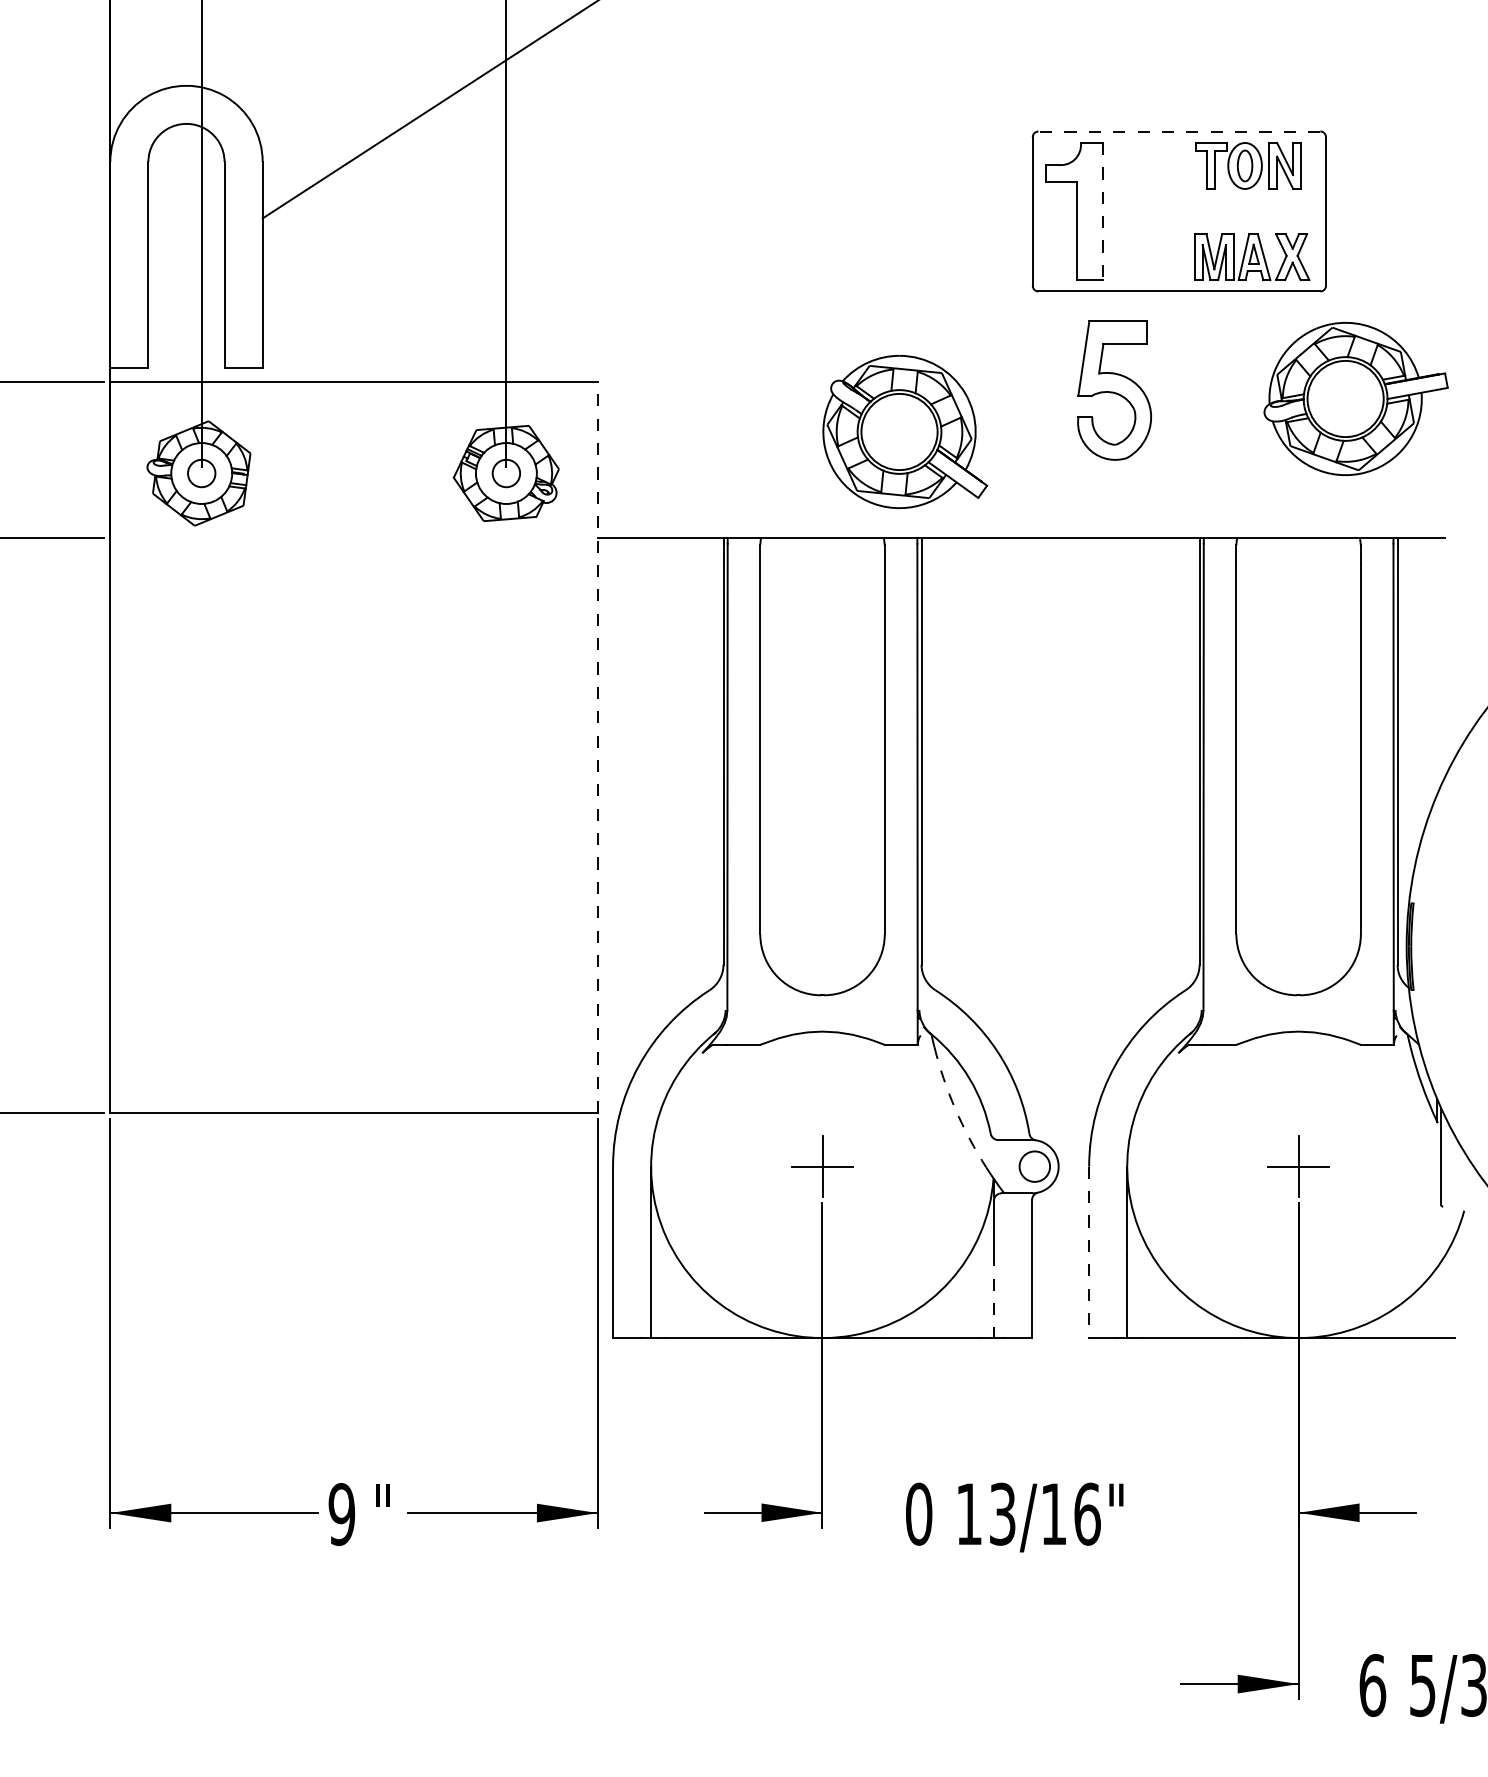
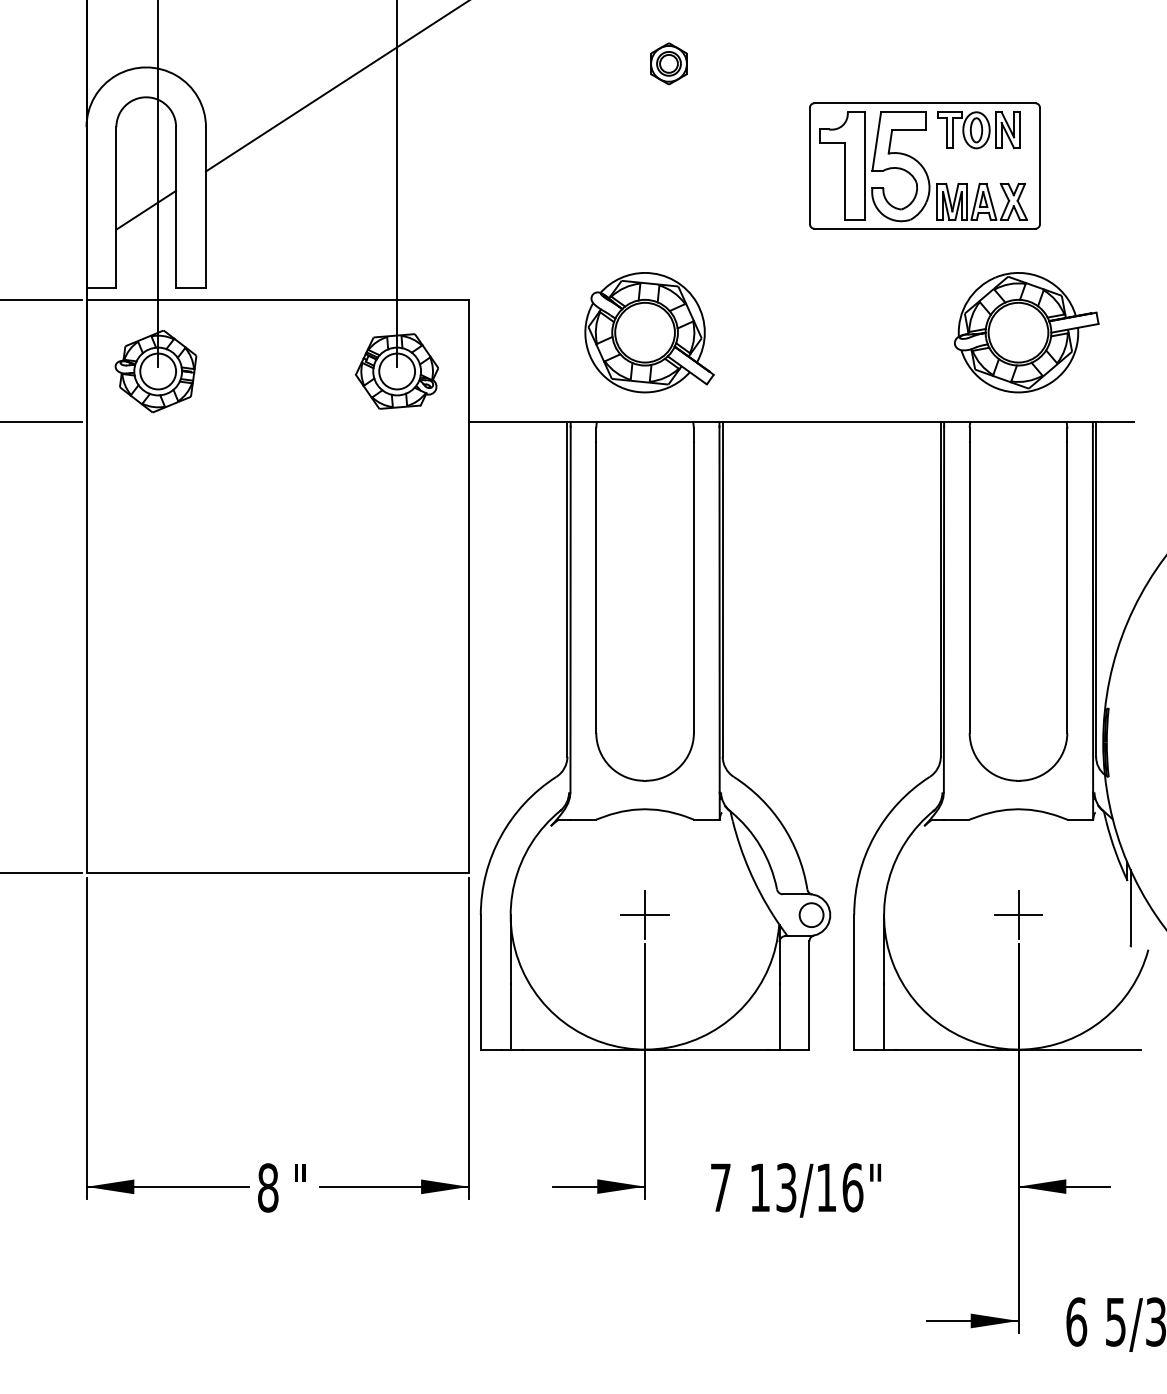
part: (852, 81) -> (668, 64), added
line: (1179, 131) -> (925, 103), dashed -> solid
line: (1102, 211) -> (864, 166), dashed -> solid
line: (186, 267) -> (146, 209), added
part: (1114, 390) -> (900, 166), moved
part: (1355, 398) -> (1026, 332), moved
part: (905, 431) -> (649, 332), moved
circle: (201, 473) -> (158, 371), size x1.67
circle: (506, 473) -> (397, 371), size x1.67
line: (597, 747) -> (468, 586), dashed -> solid
arc: (955, 1109) -> (749, 870), dashed -> solid
line: (1089, 1252) -> (854, 982), dashed -> solid
line: (993, 1296) -> (779, 1016), dashed -> solid
text: (919, 1513) -> (721, 1187), 0 -> 7
text: (341, 1514) -> (267, 1187), 9 -> 8

